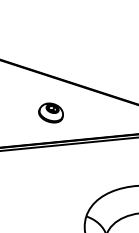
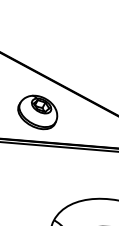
part: (50, 112) -> (37, 111), size x1.67

